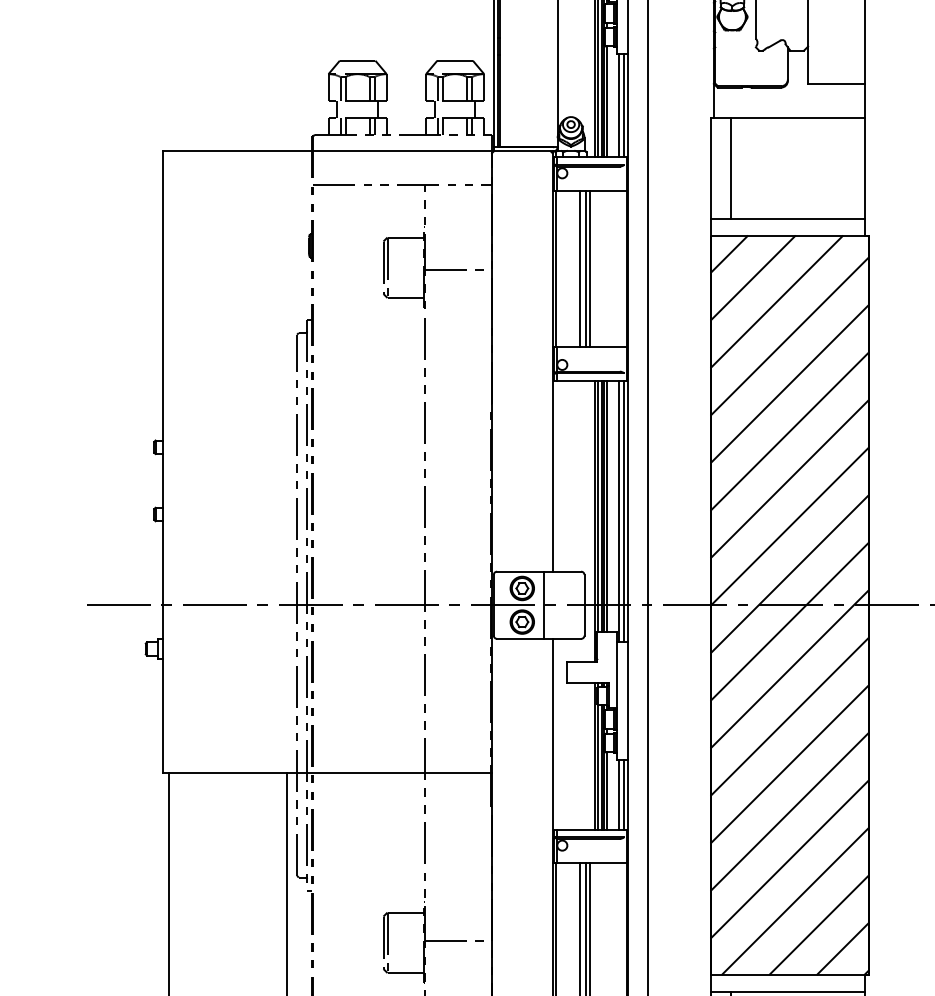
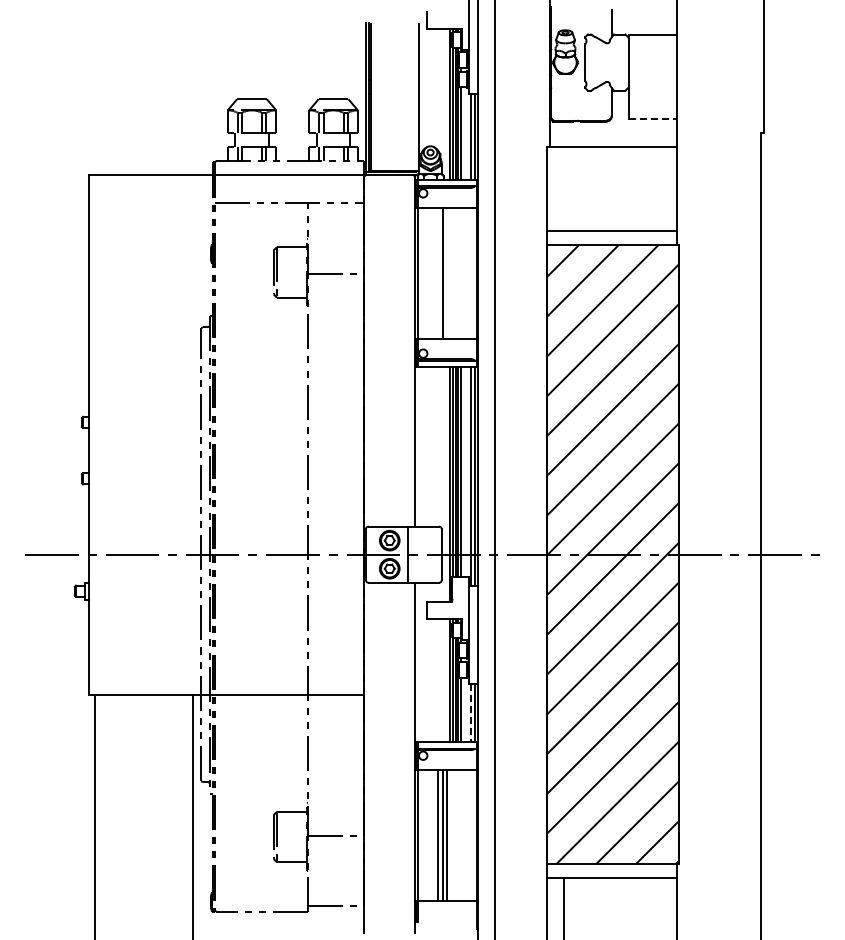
line: (836, 83) -> (652, 118), solid -> dashed
line: (731, 167) -> (564, 188), removed
line: (580, 269) -> (438, 273), removed
line: (590, 269) -> (446, 273), removed
line: (618, 795) -> (470, 713), solid -> dashed

